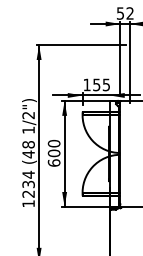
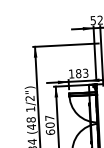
text: (101, 84) -> (82, 73), 155 -> 183
text: (53, 143) -> (49, 118), 600 -> 607

